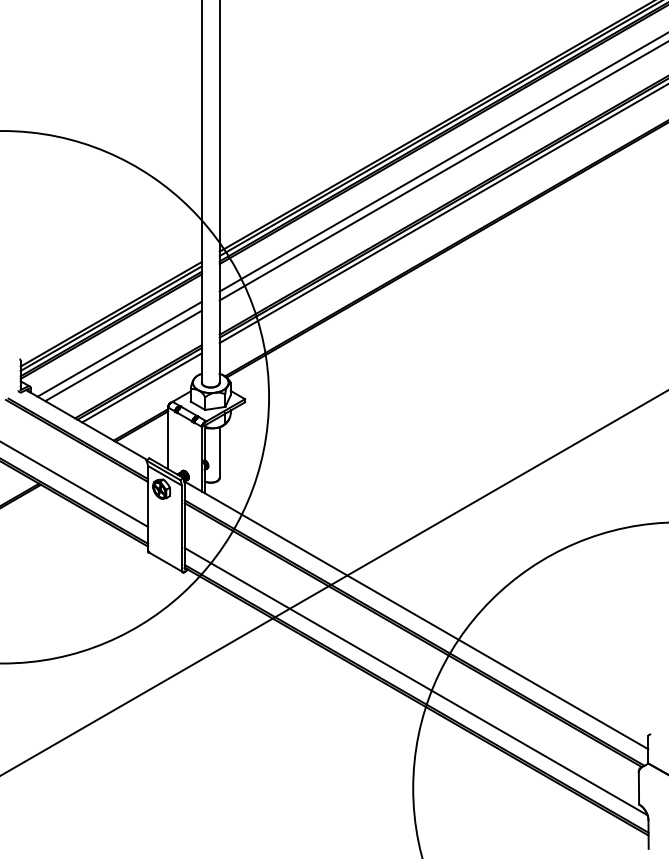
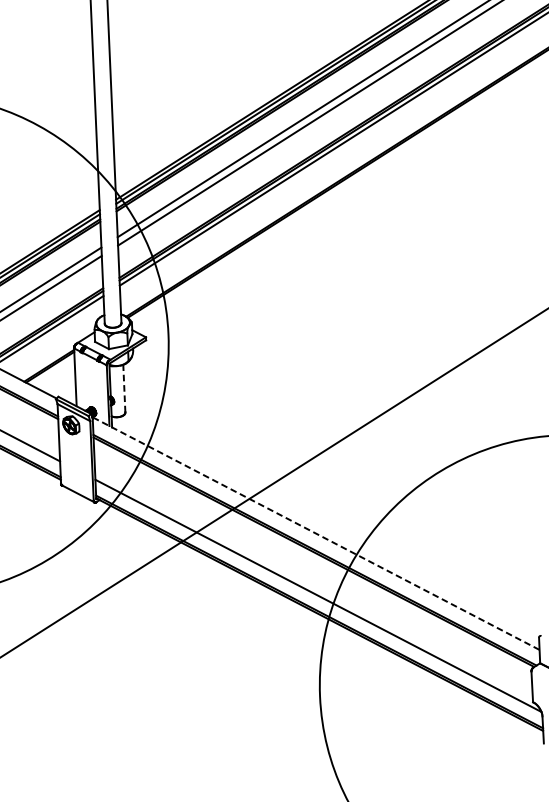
line: (219, 452) -> (124, 388), solid -> dashed
line: (415, 615) -> (315, 533), solid -> dashed

